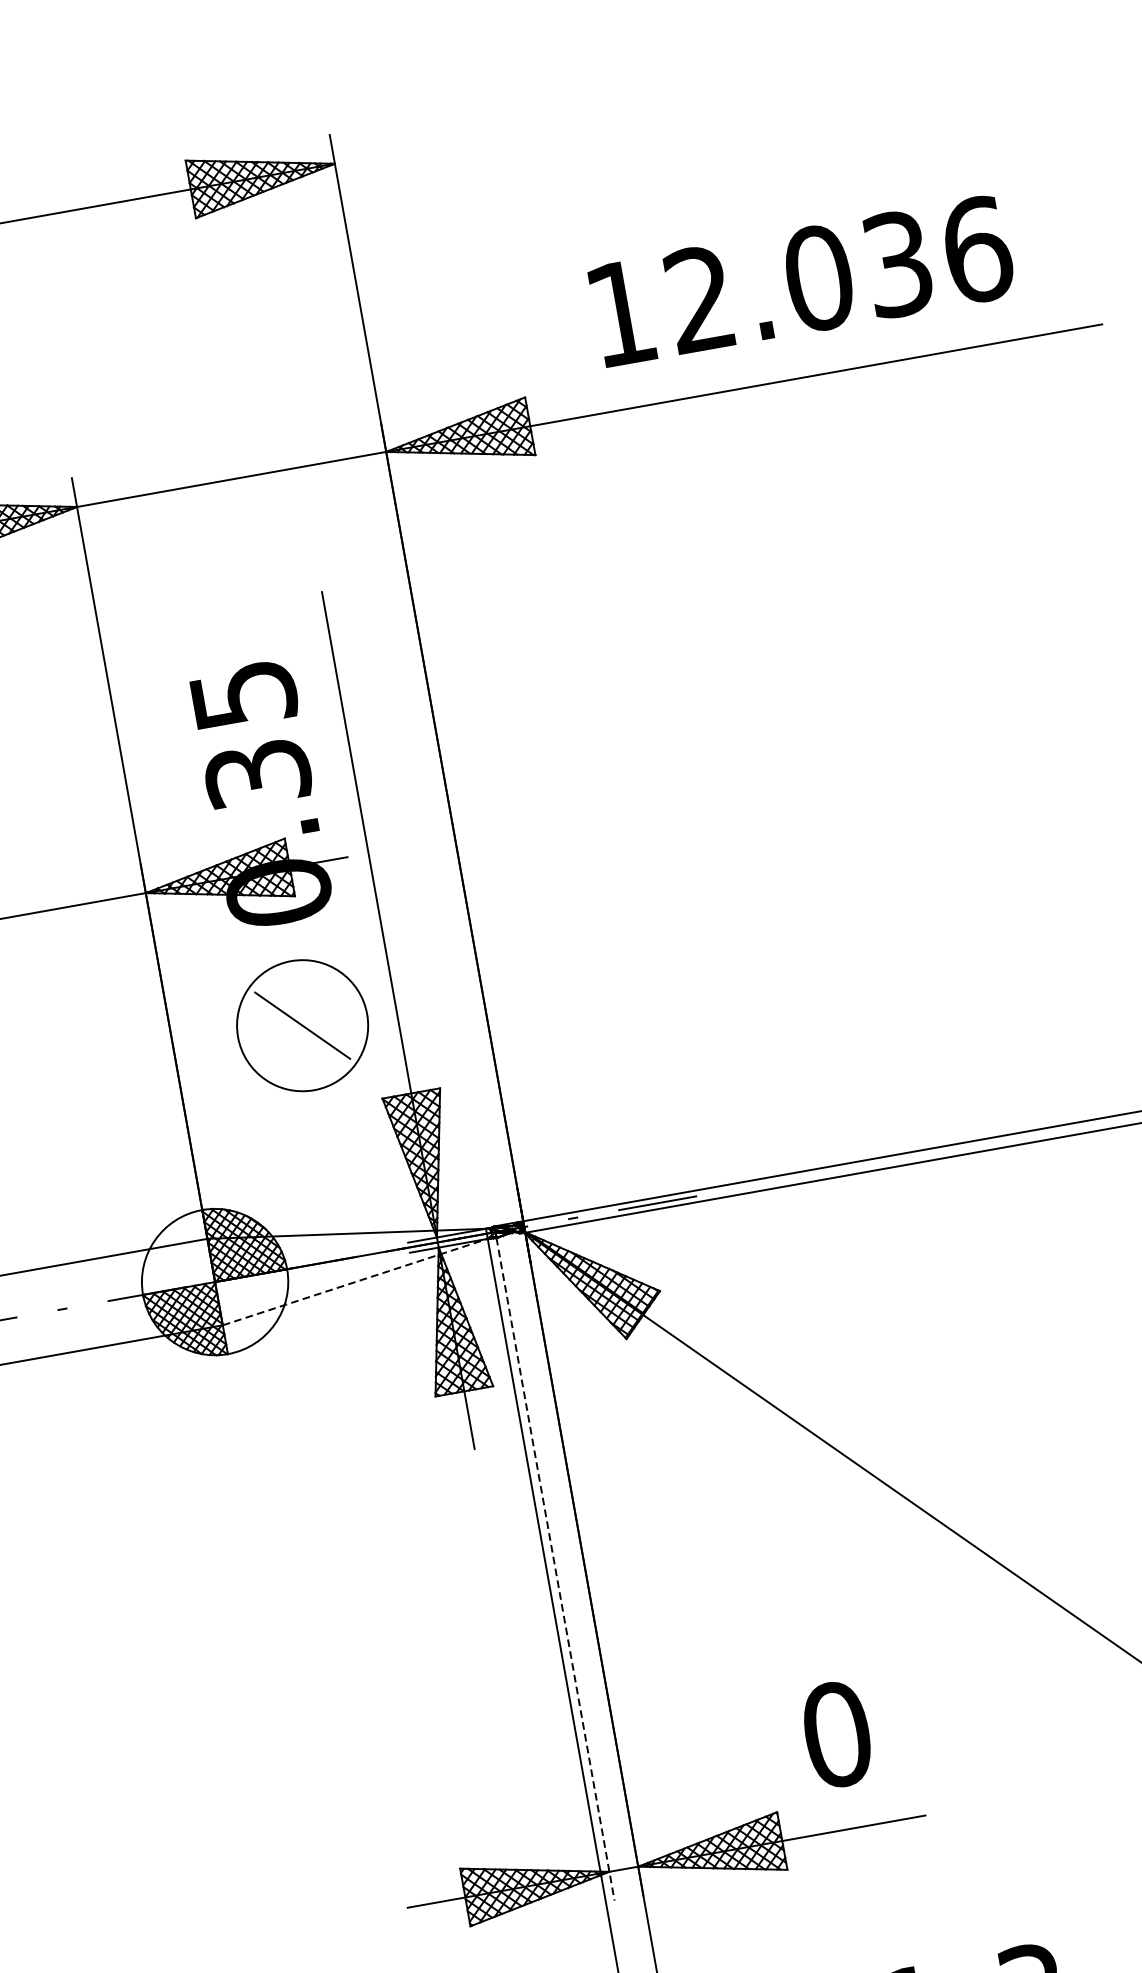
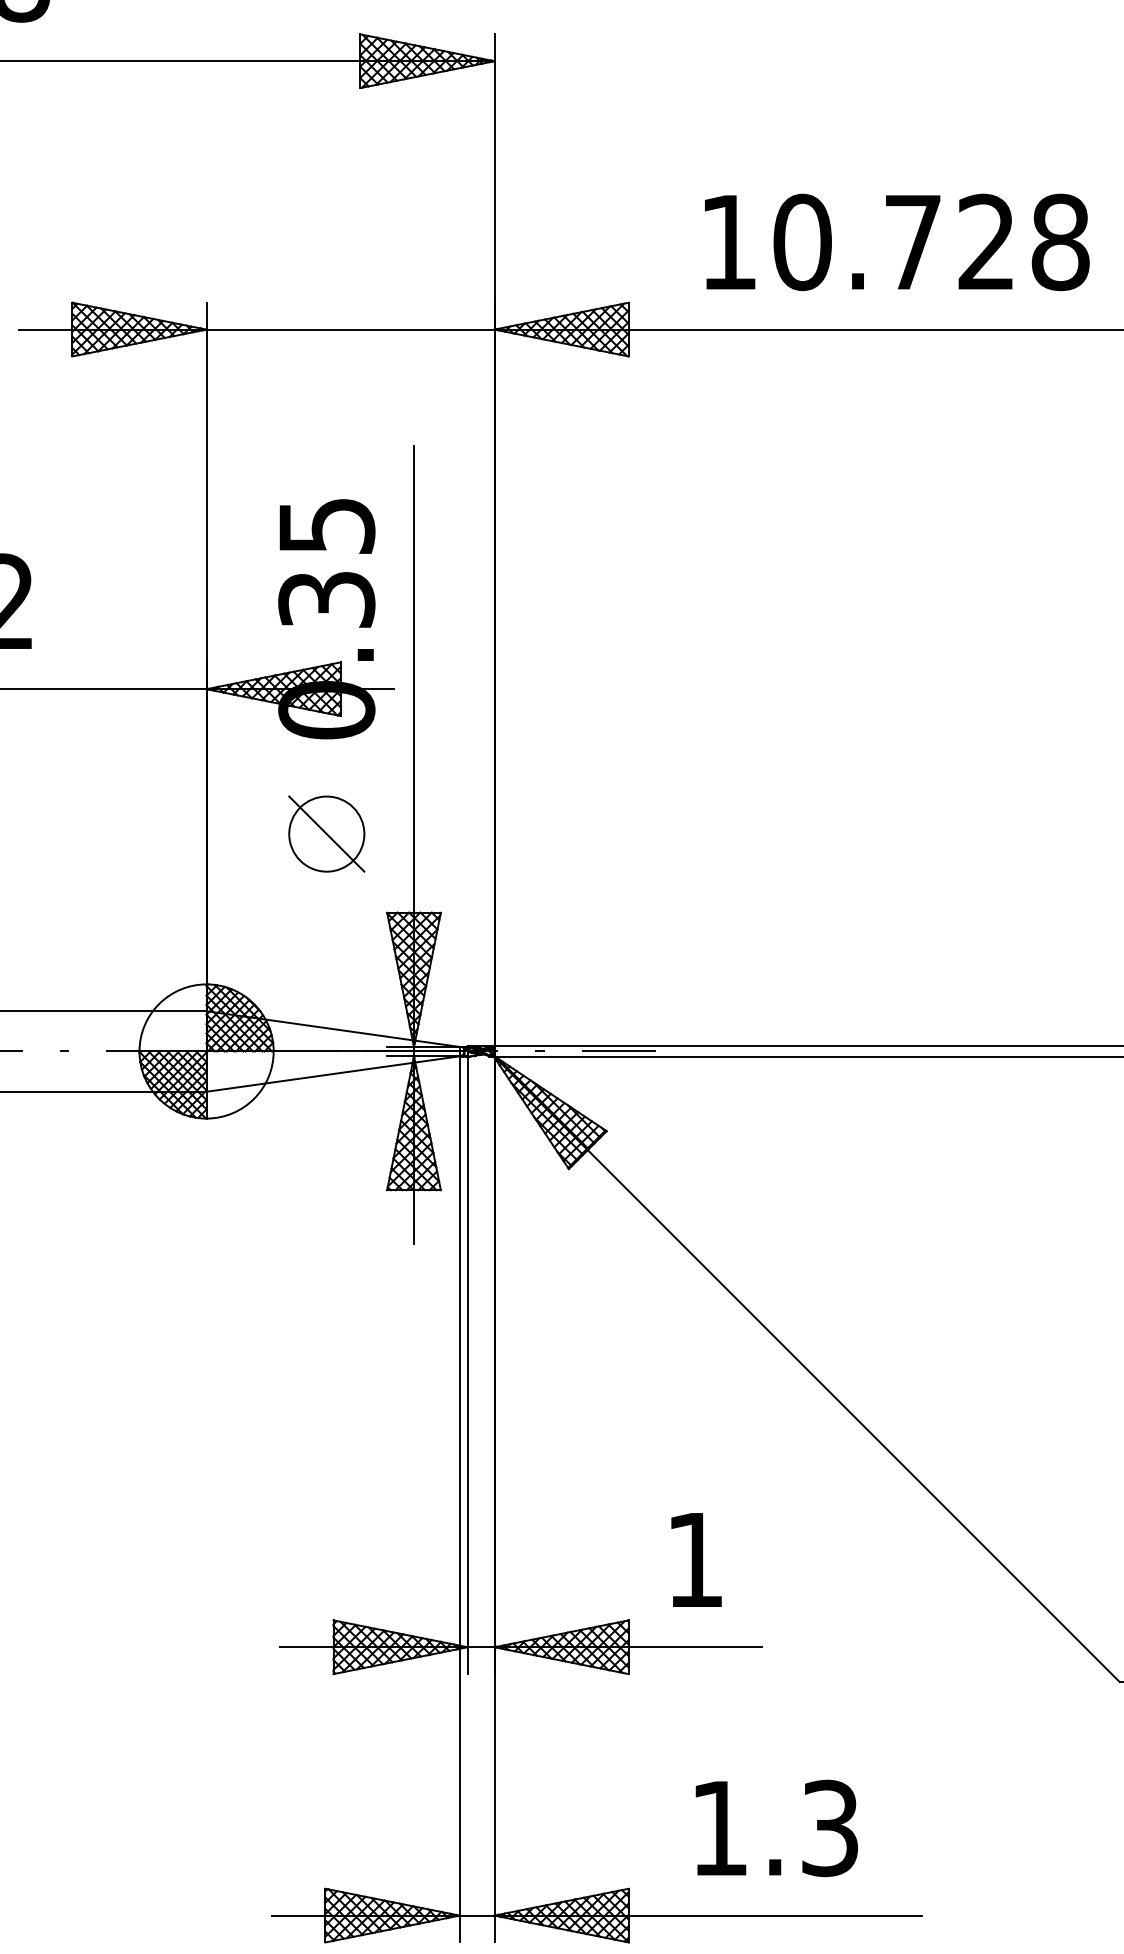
text: (838, 274) -> (931, 242), 12.036 -> 10.728
circle: (302, 1025) -> (326, 833), size x0.62
line: (355, 1282) -> (333, 1074), dashed -> solid
line: (555, 1569) -> (467, 1365), dashed -> solid
text: (837, 1734) -> (695, 1559), 0 -> 1

